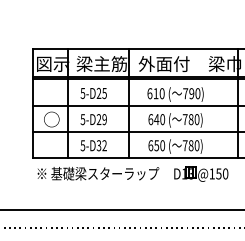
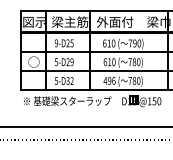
text: (82, 92) -> (56, 42), 5-D25 -> 9-D25
text: (156, 119) -> (109, 62), 640 -> 610
text: (156, 145) -> (109, 80), 650 -> 496

